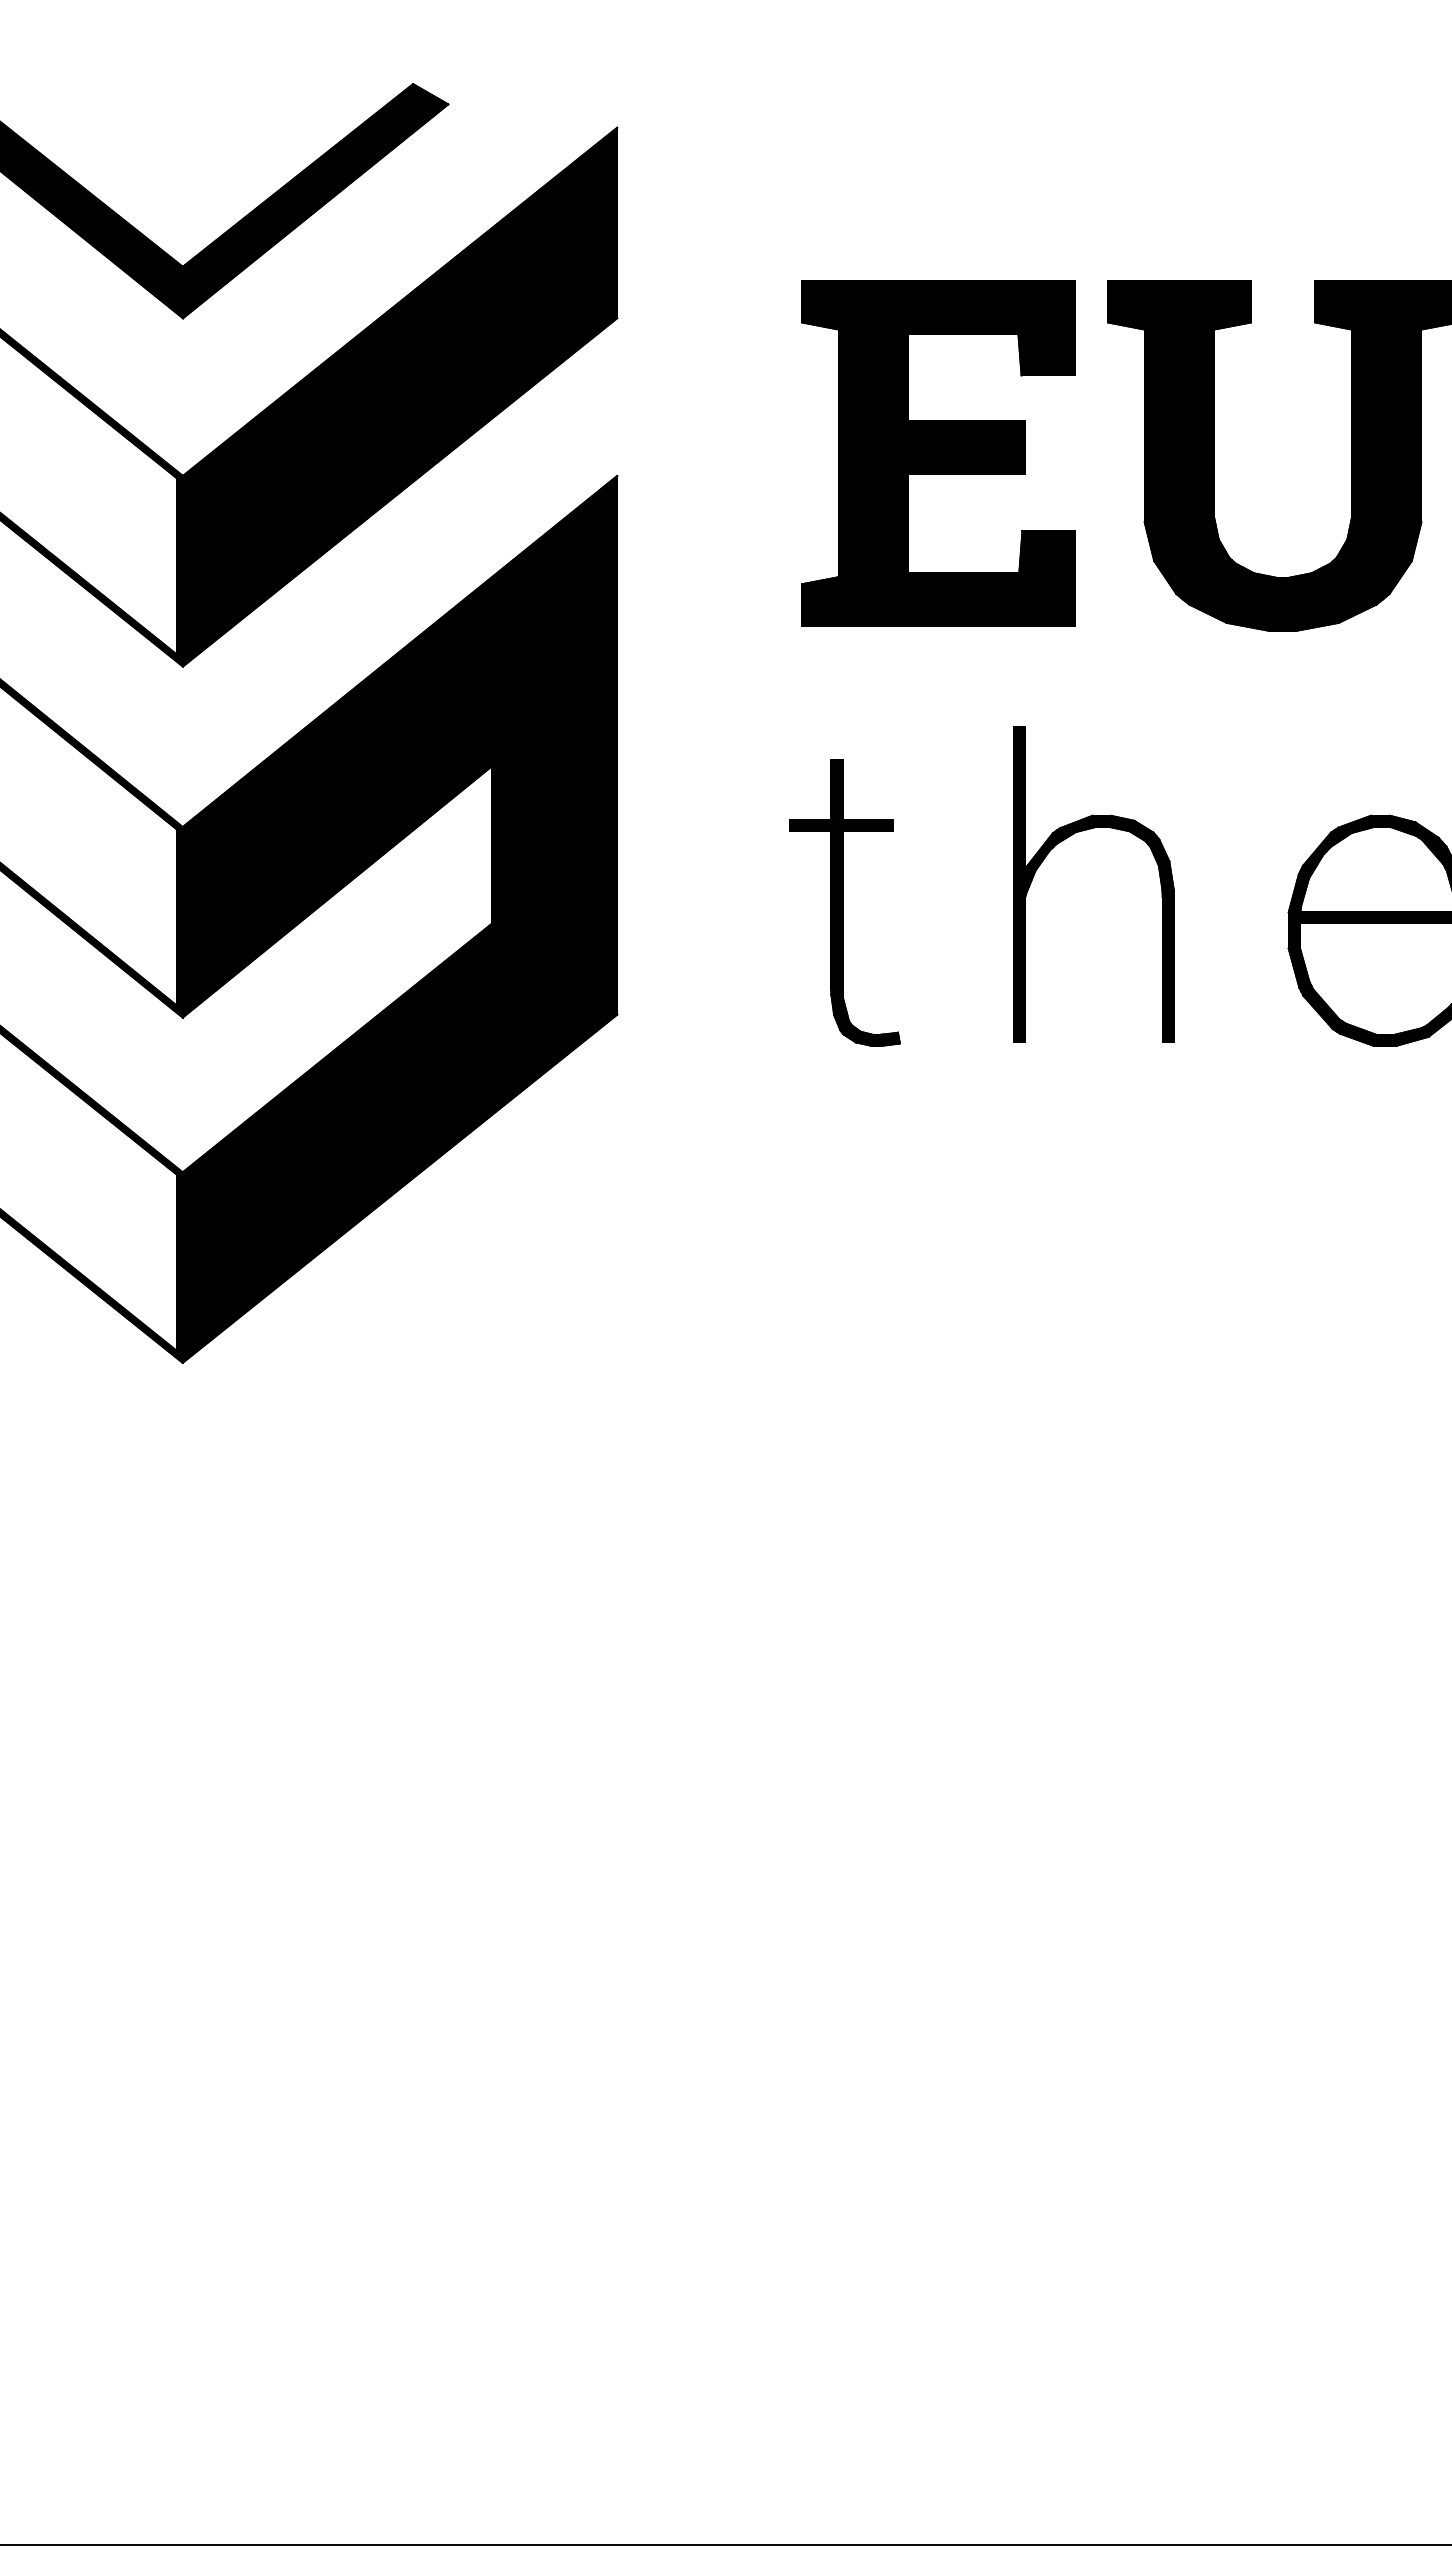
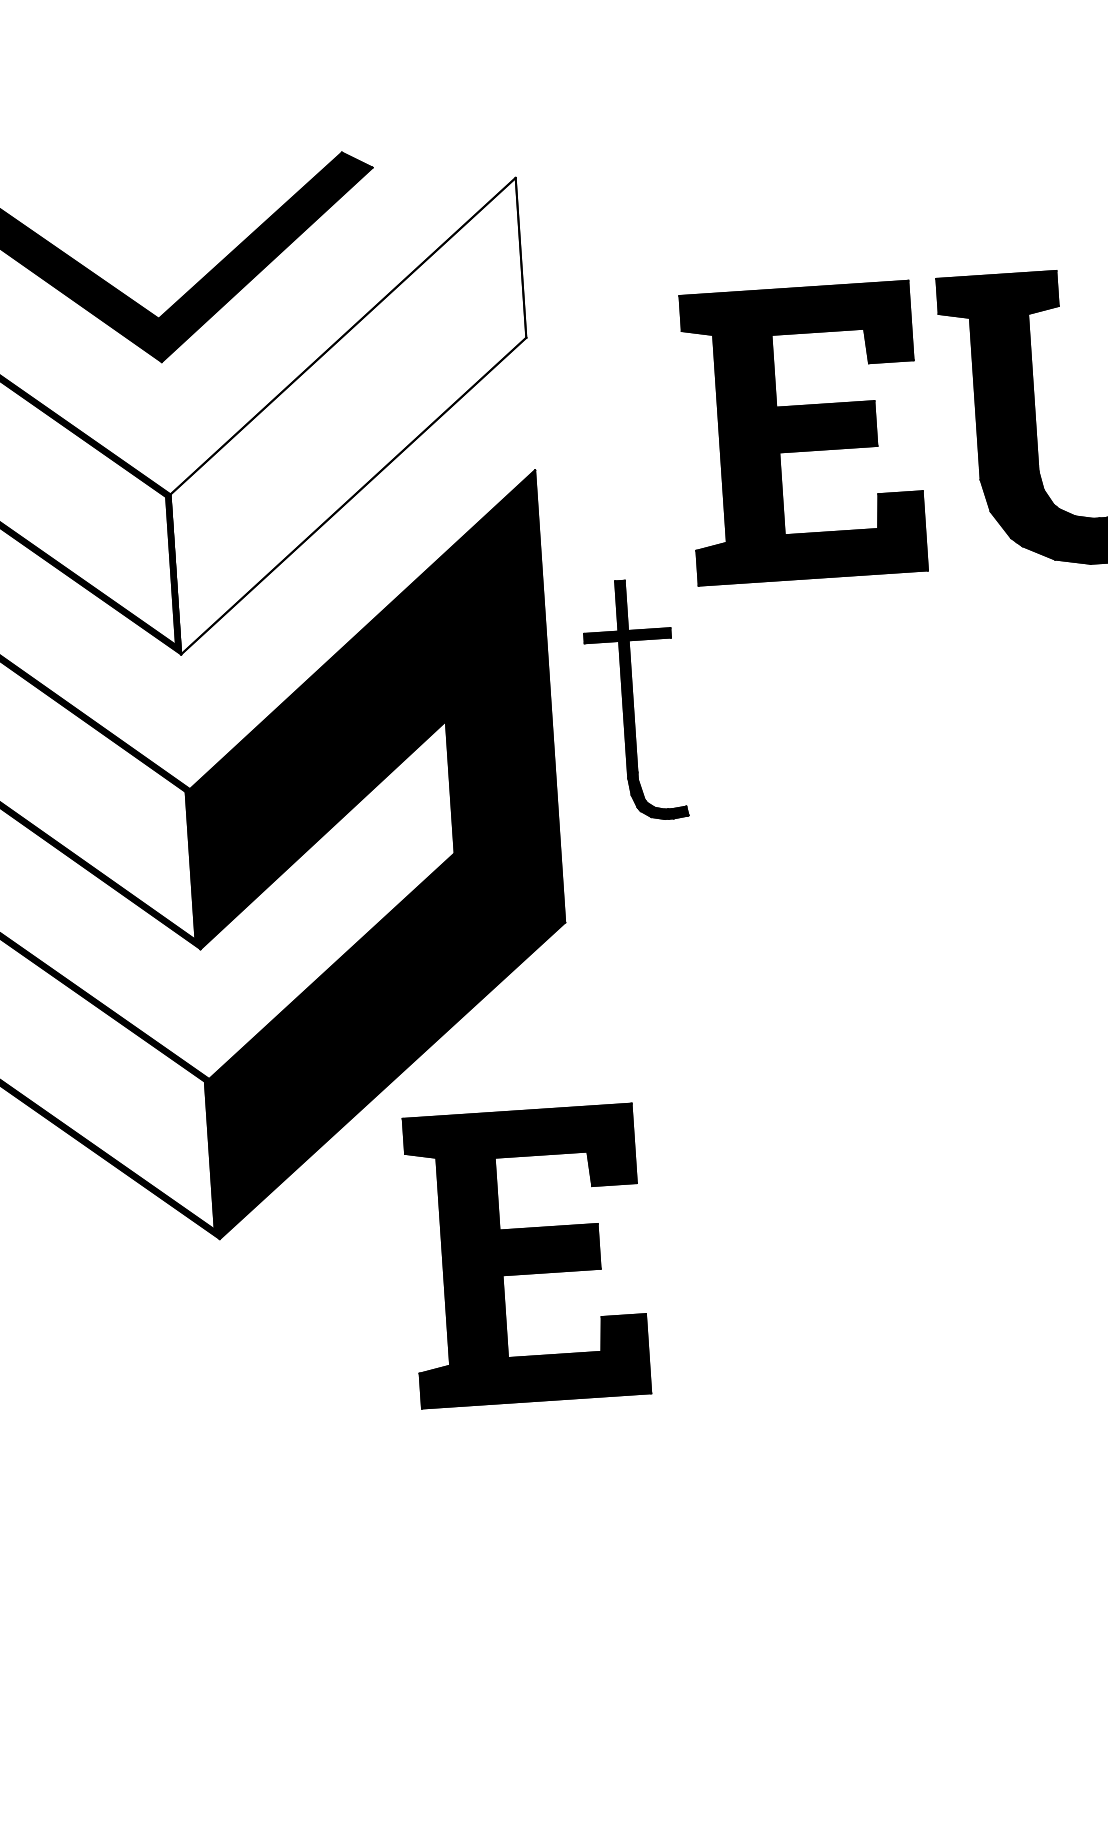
fill: (399, 396) -> (347, 415), removed
part: (1064, 840) -> (930, 751), removed
part: (844, 902) -> (634, 700), moved
part: (545, 1407) -> (526, 1256), added

